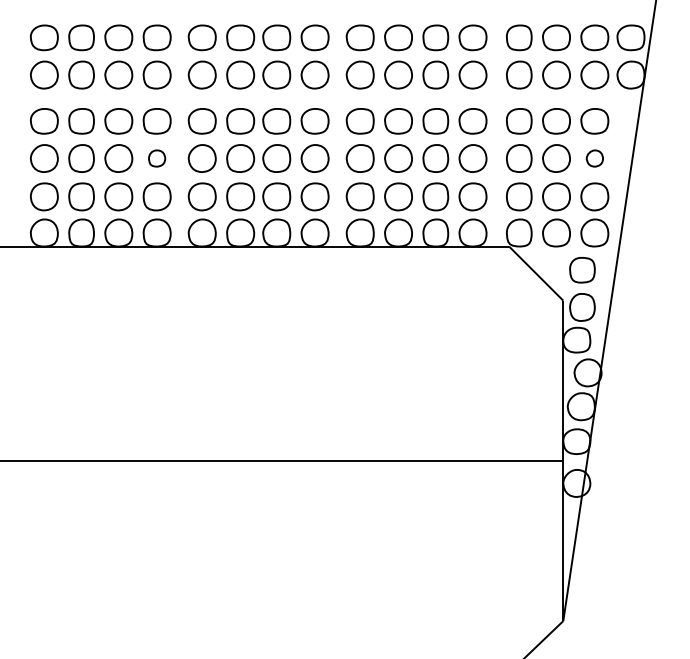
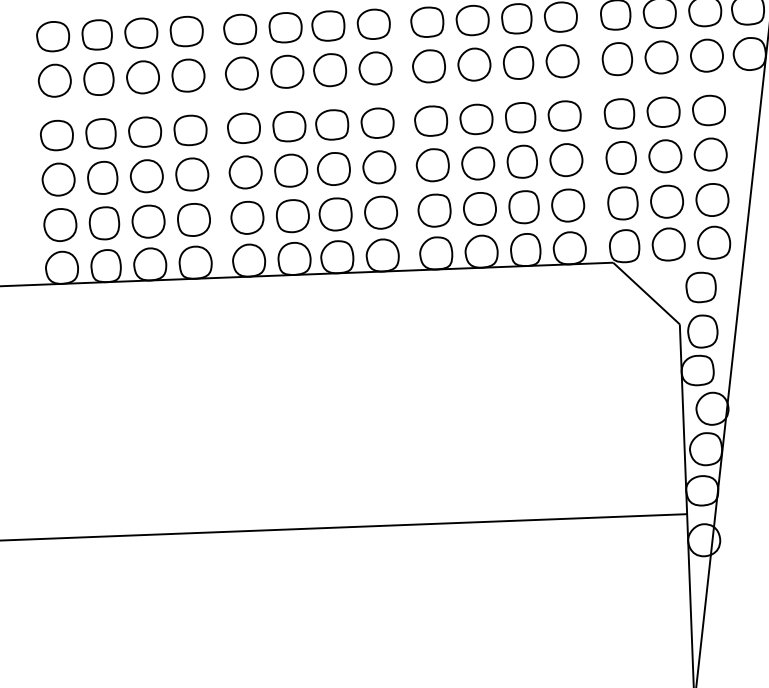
part: (156, 158) -> (191, 174), size x1.67
part: (594, 158) -> (710, 154), size x1.67

